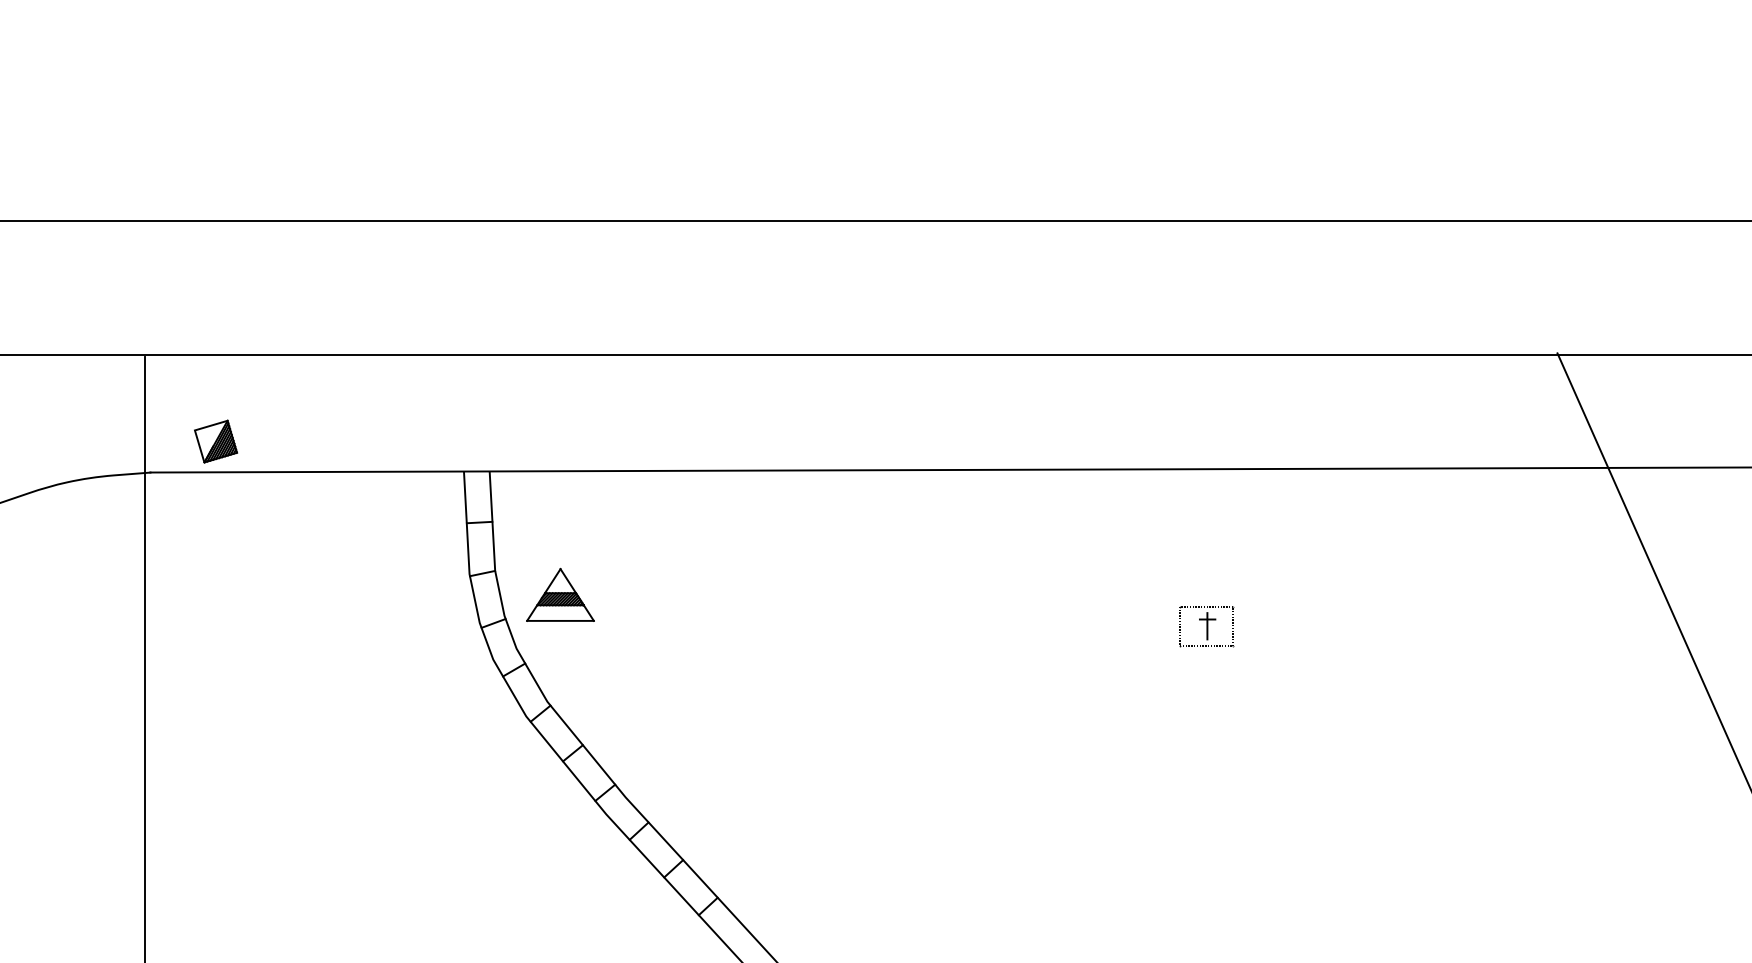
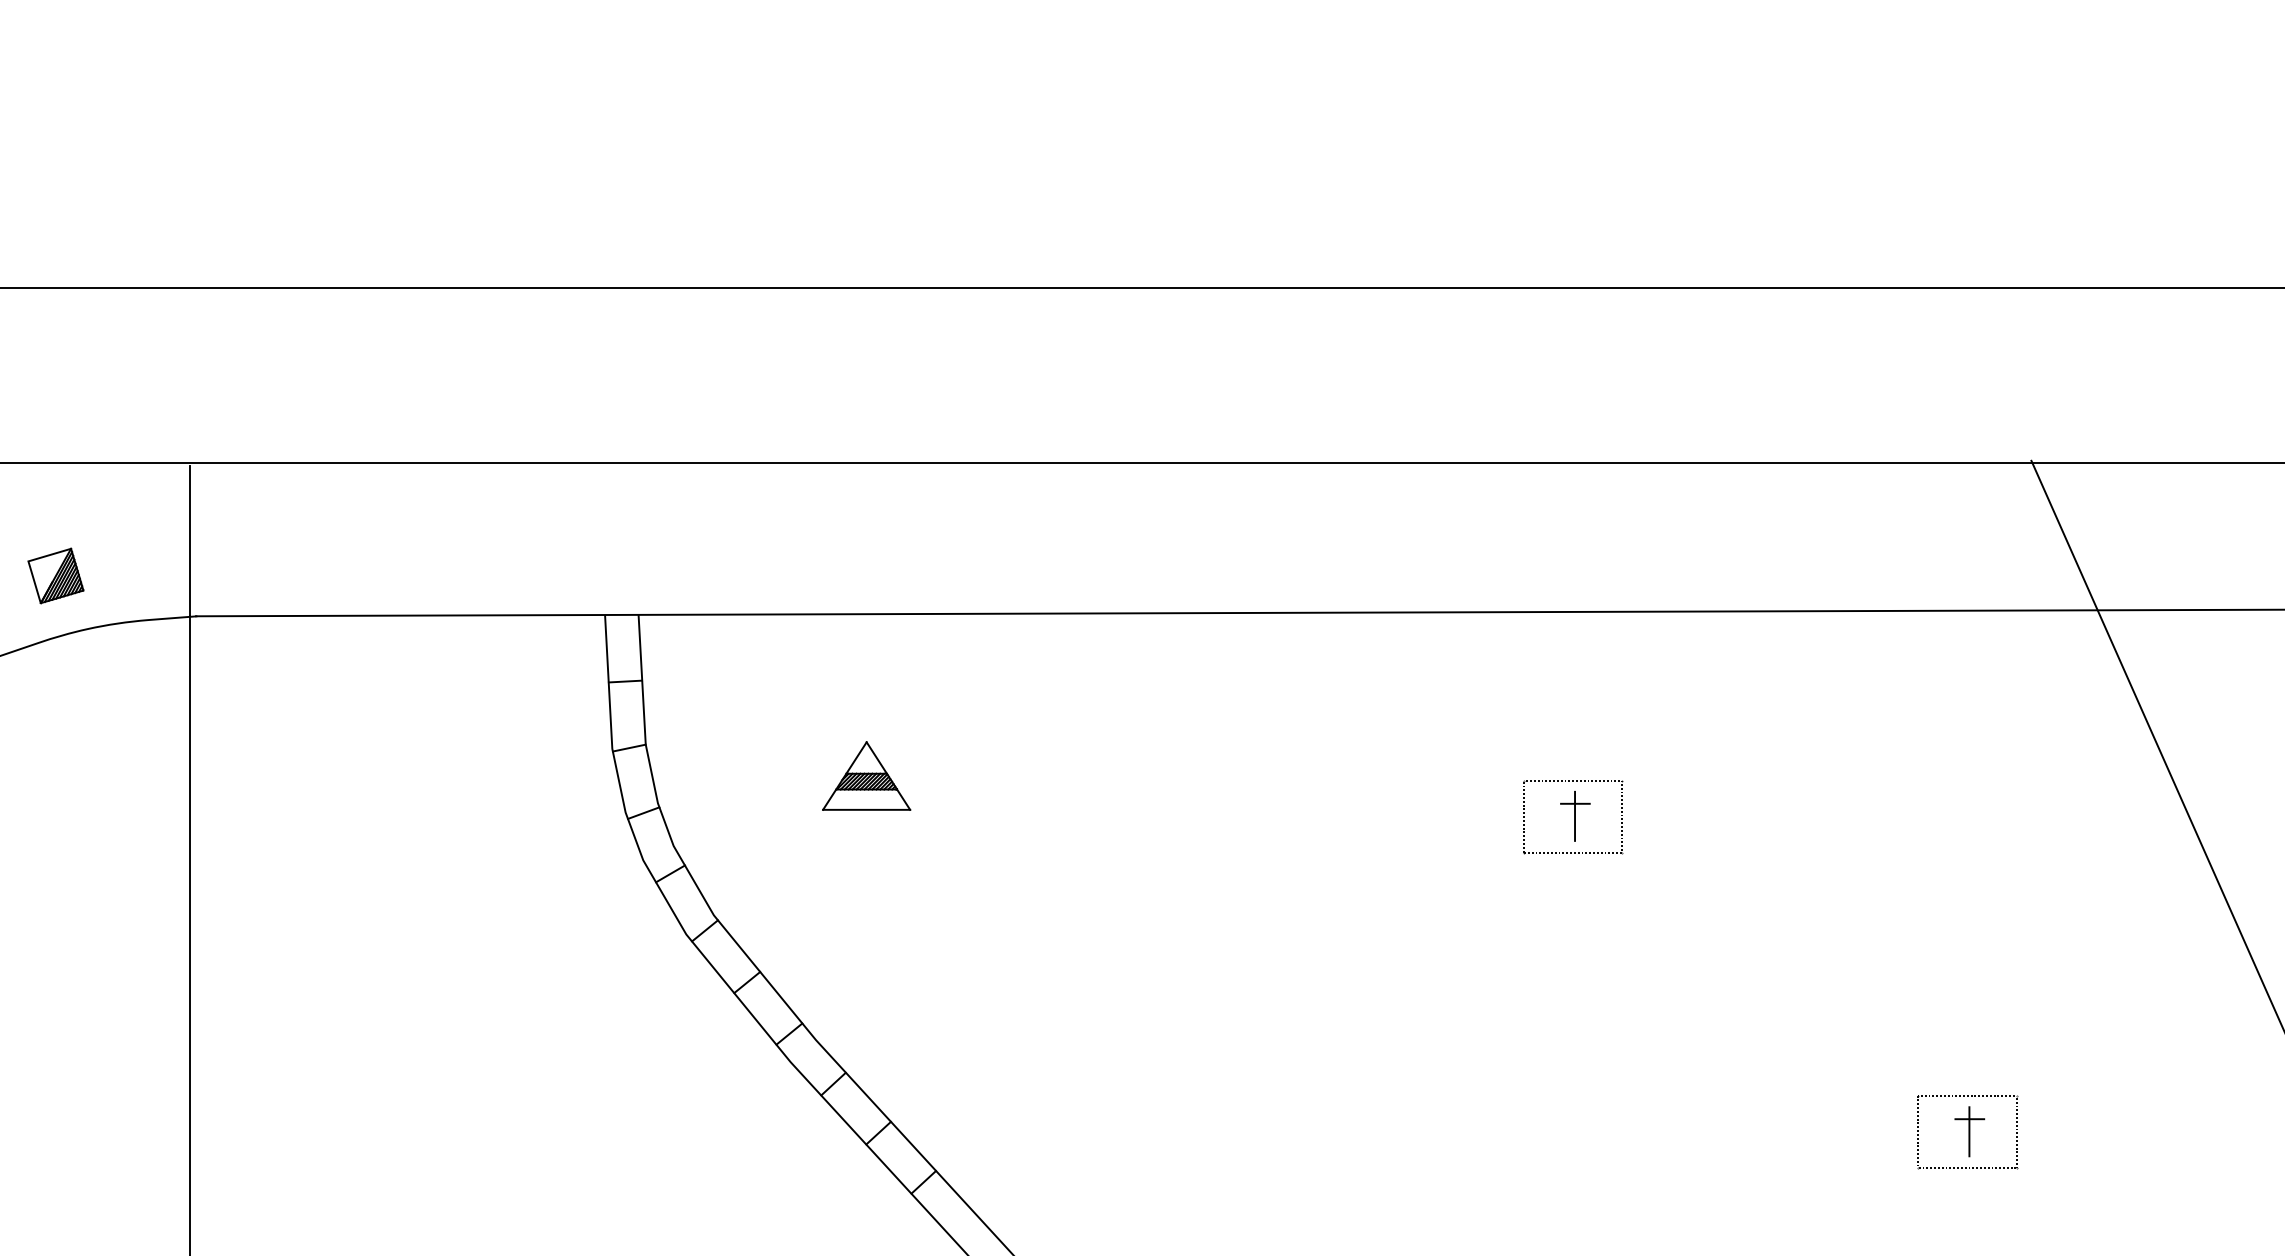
part: (216, 441) -> (56, 575), moved
part: (560, 594) -> (866, 775), moved
part: (1206, 626) -> (1573, 817), size x1.43
part: (1508, 868) -> (1967, 1132), added

